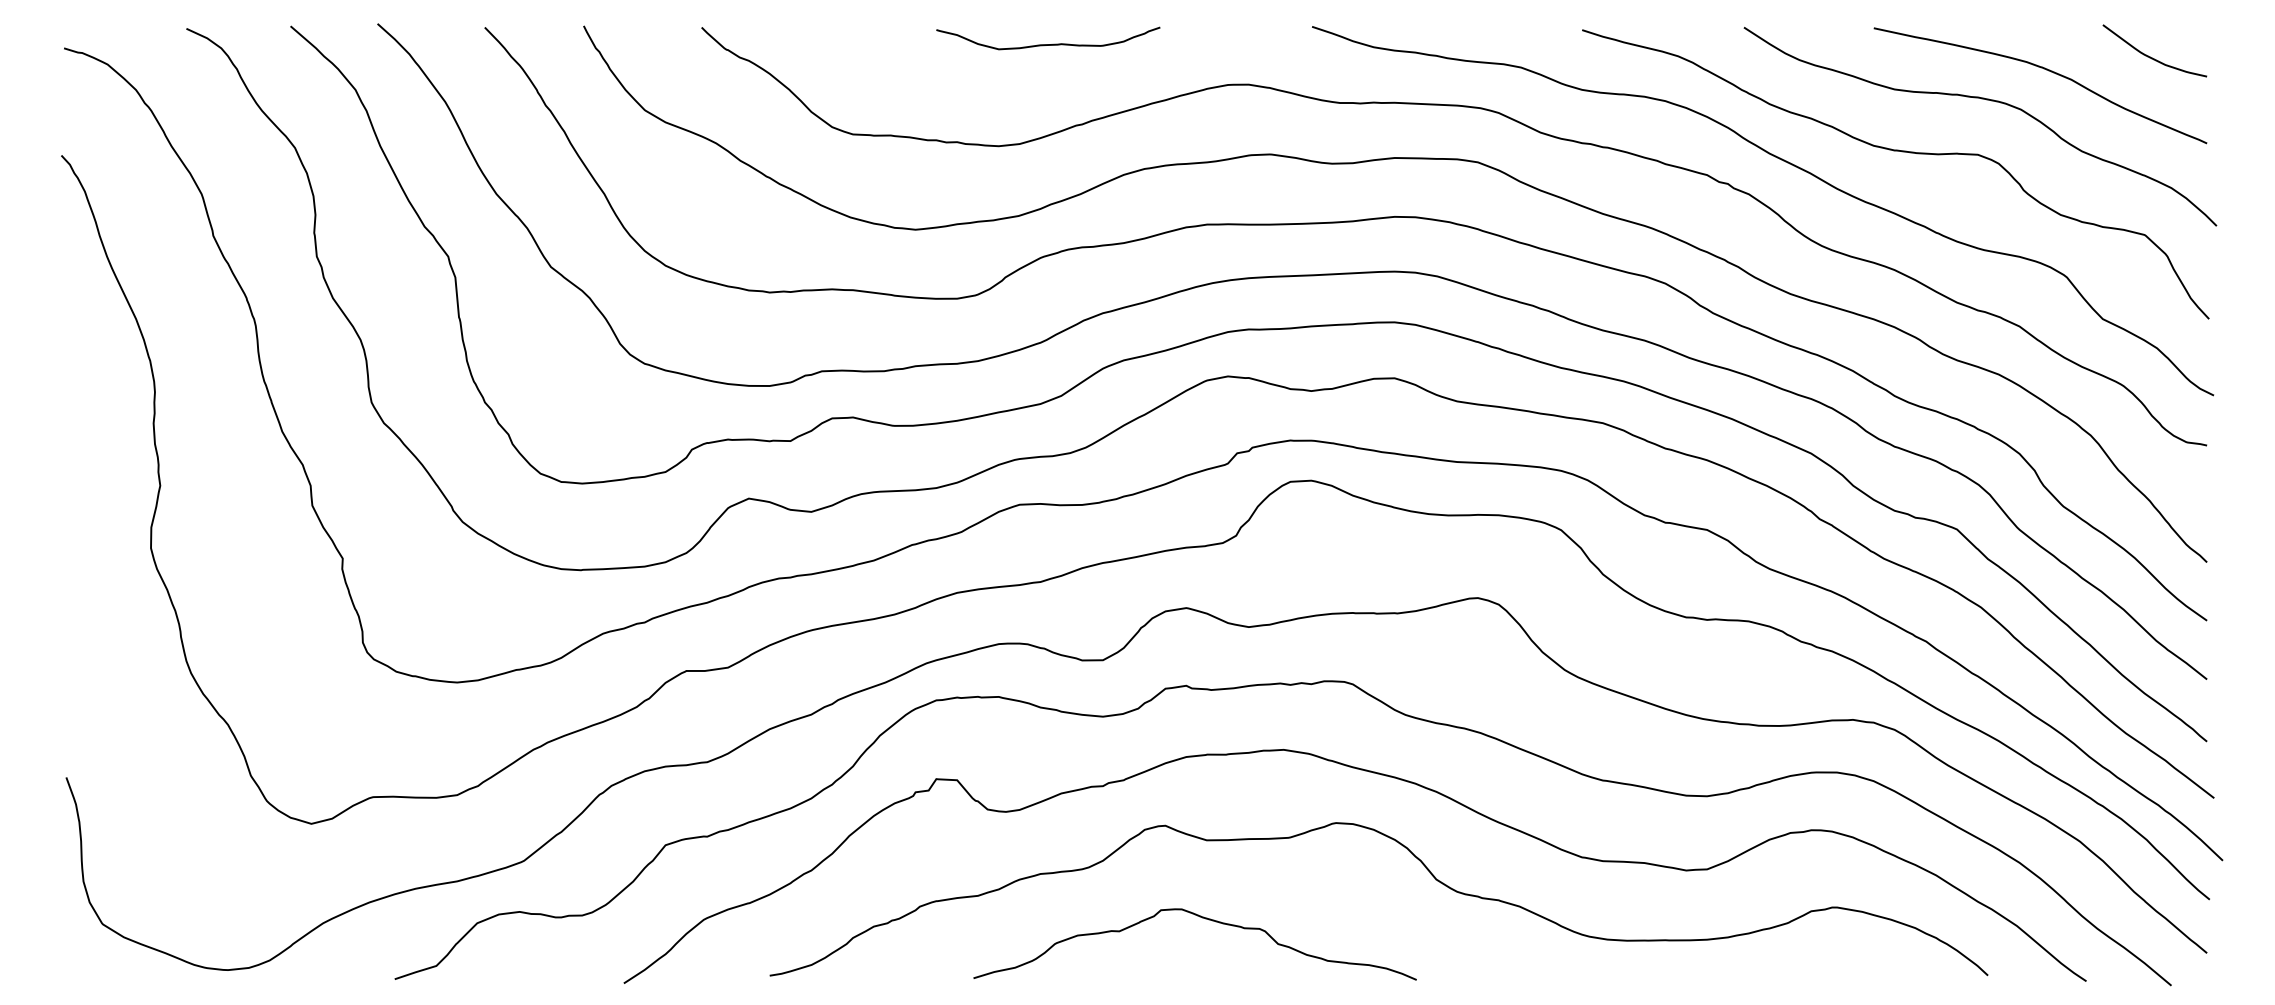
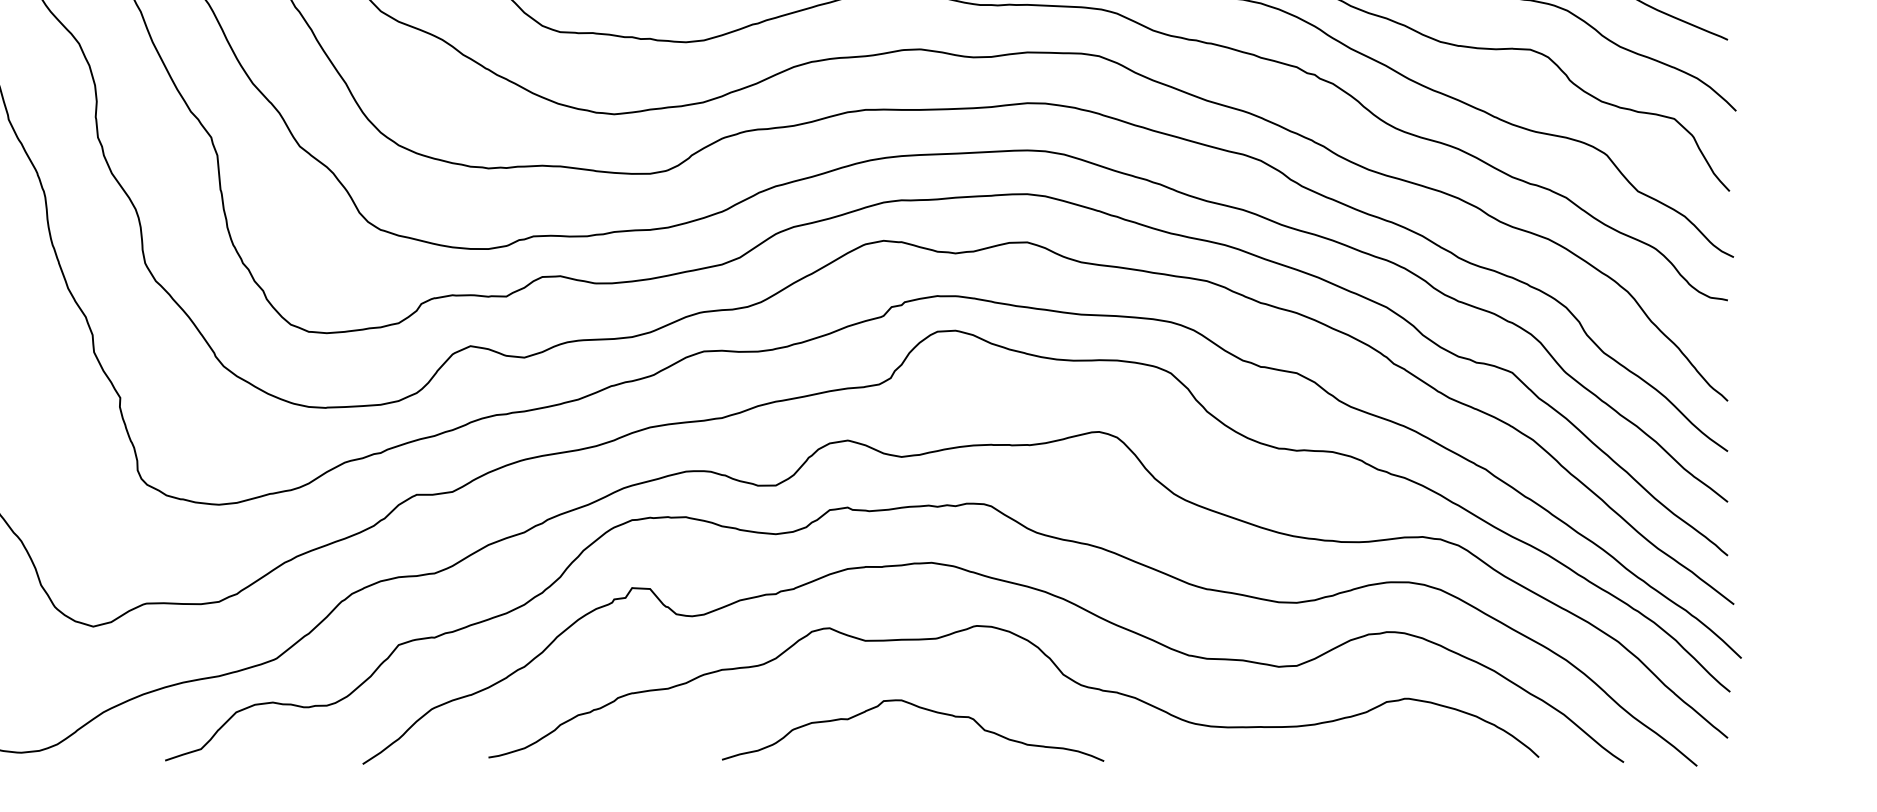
curve: (1202, 918) -> (919, 708), moved

